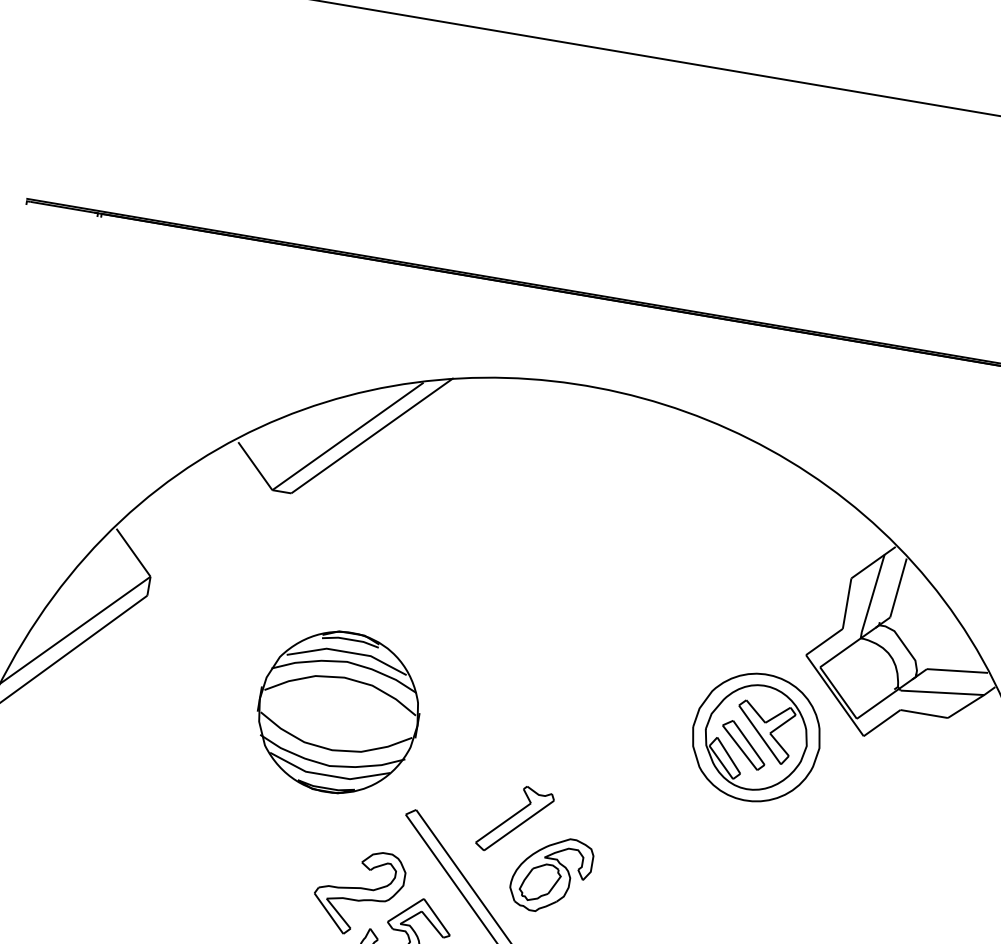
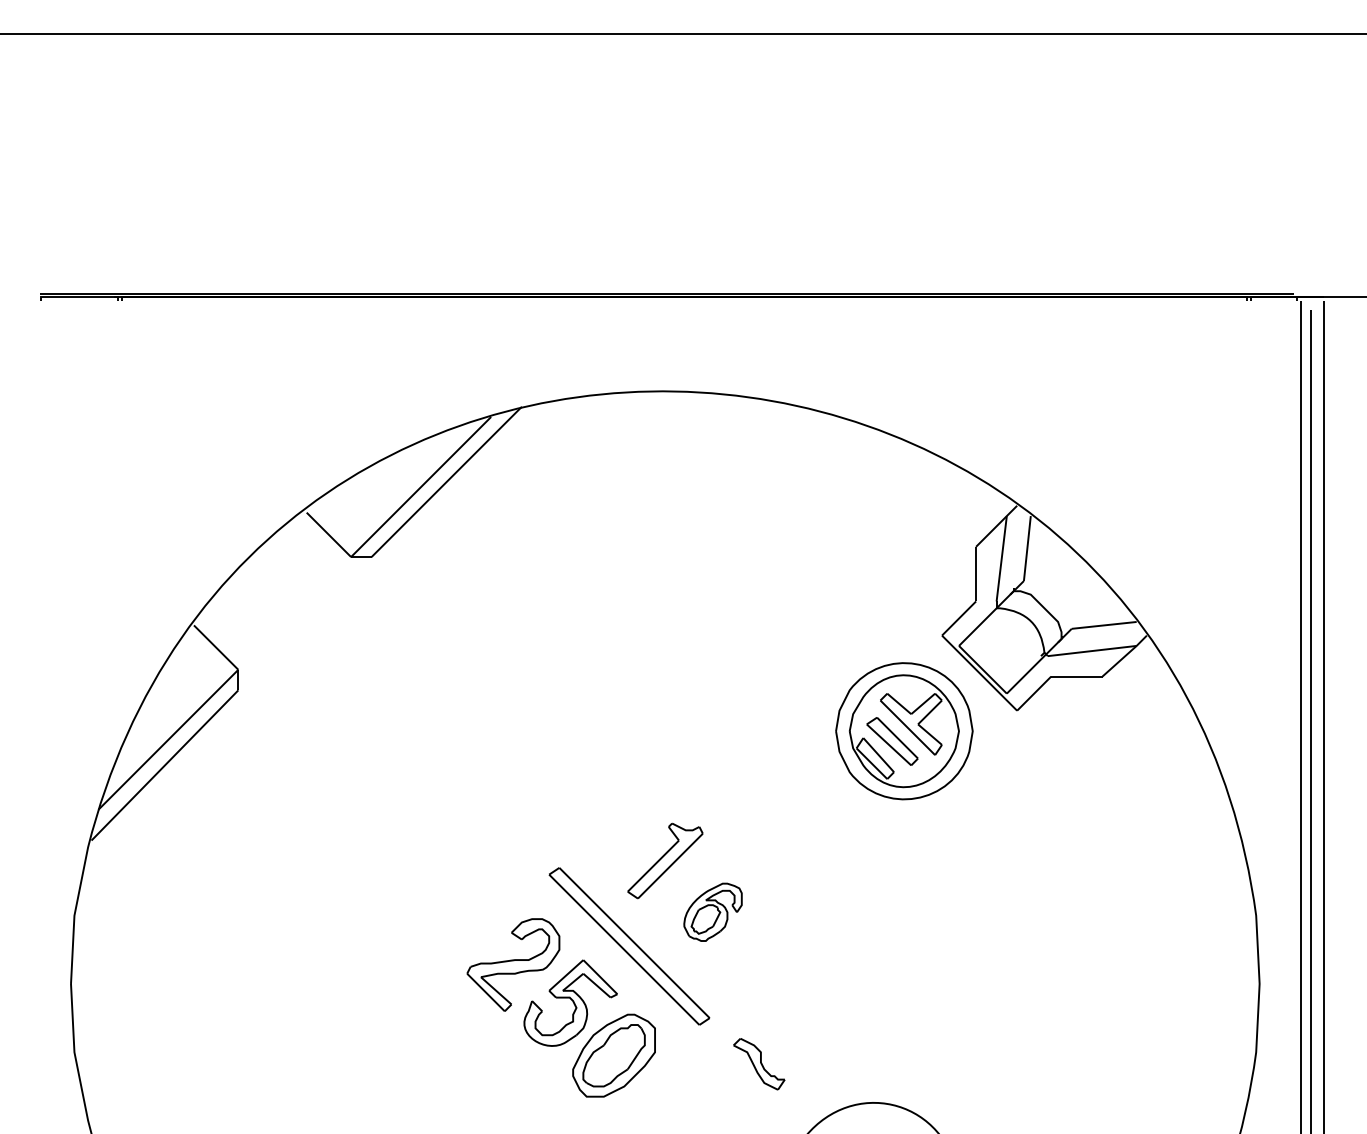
part: (338, 711) -> (460, 778), removed
part: (550, 875) -> (712, 912), size x0.7

